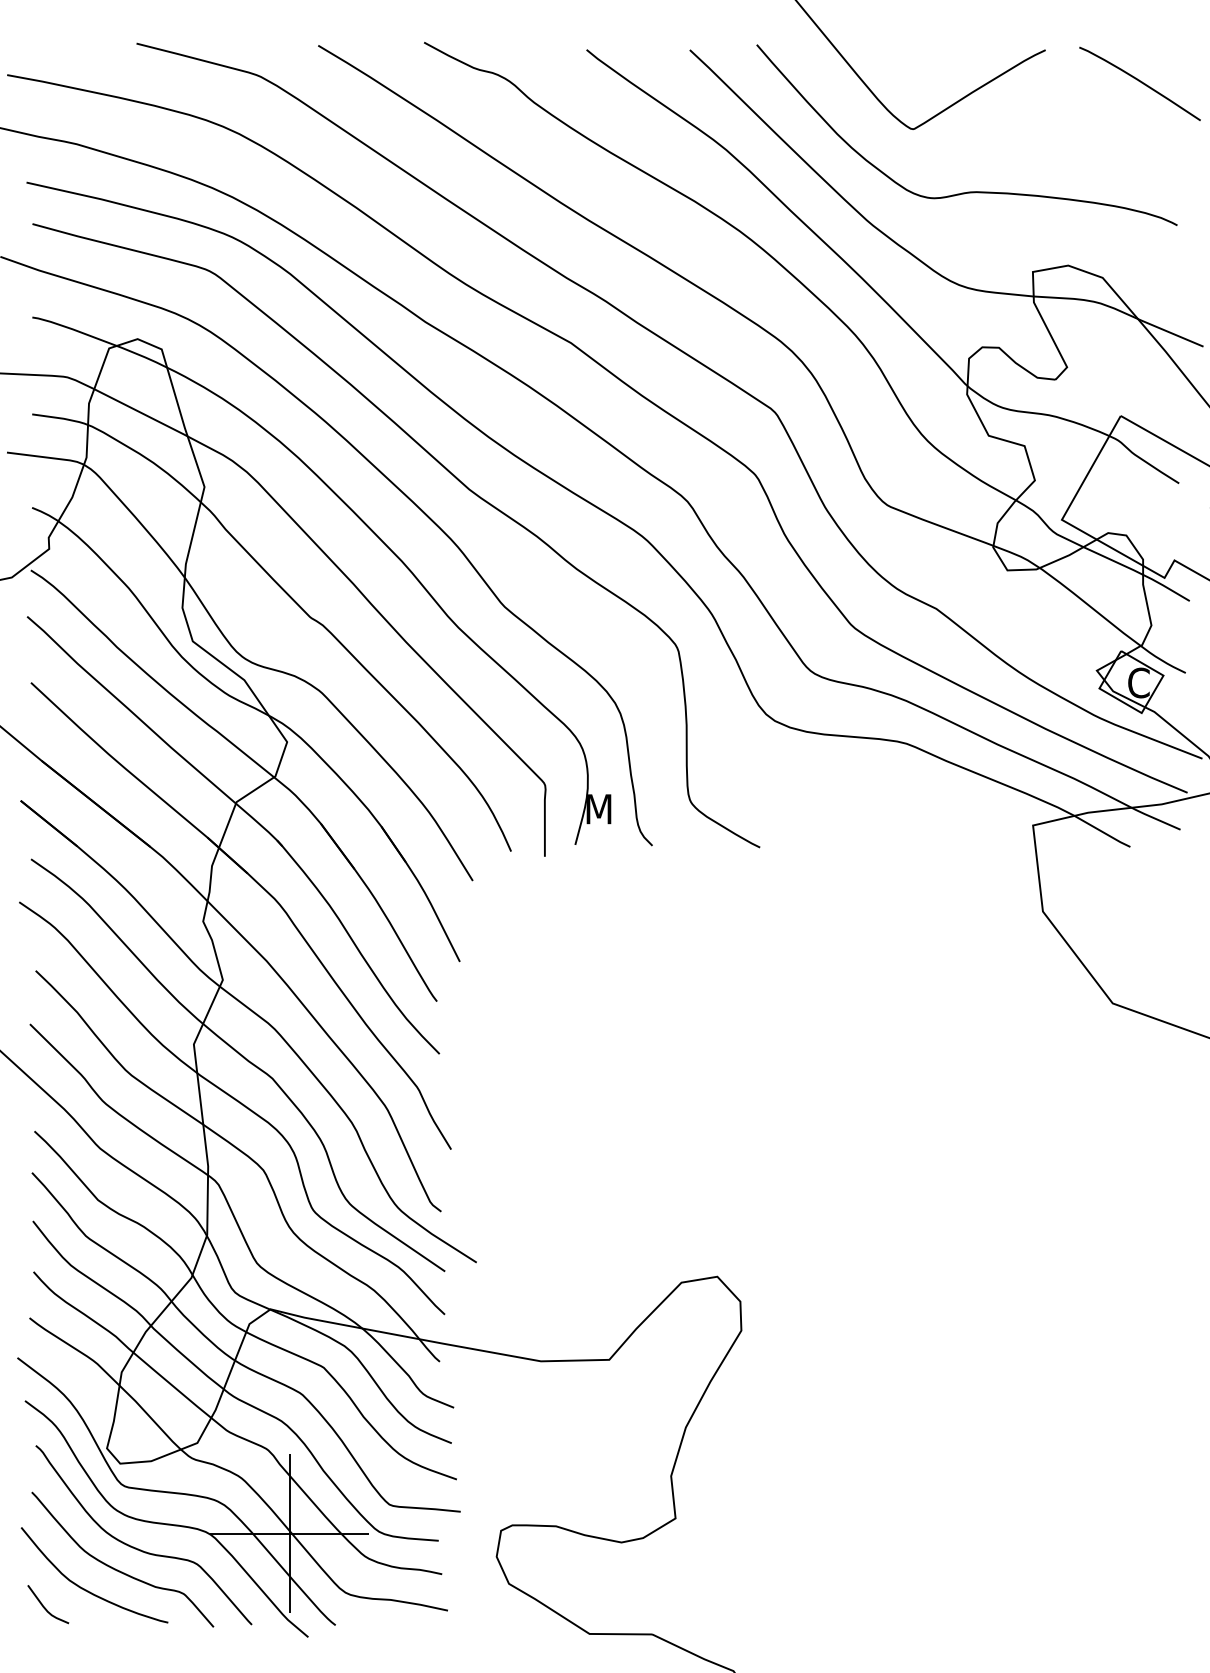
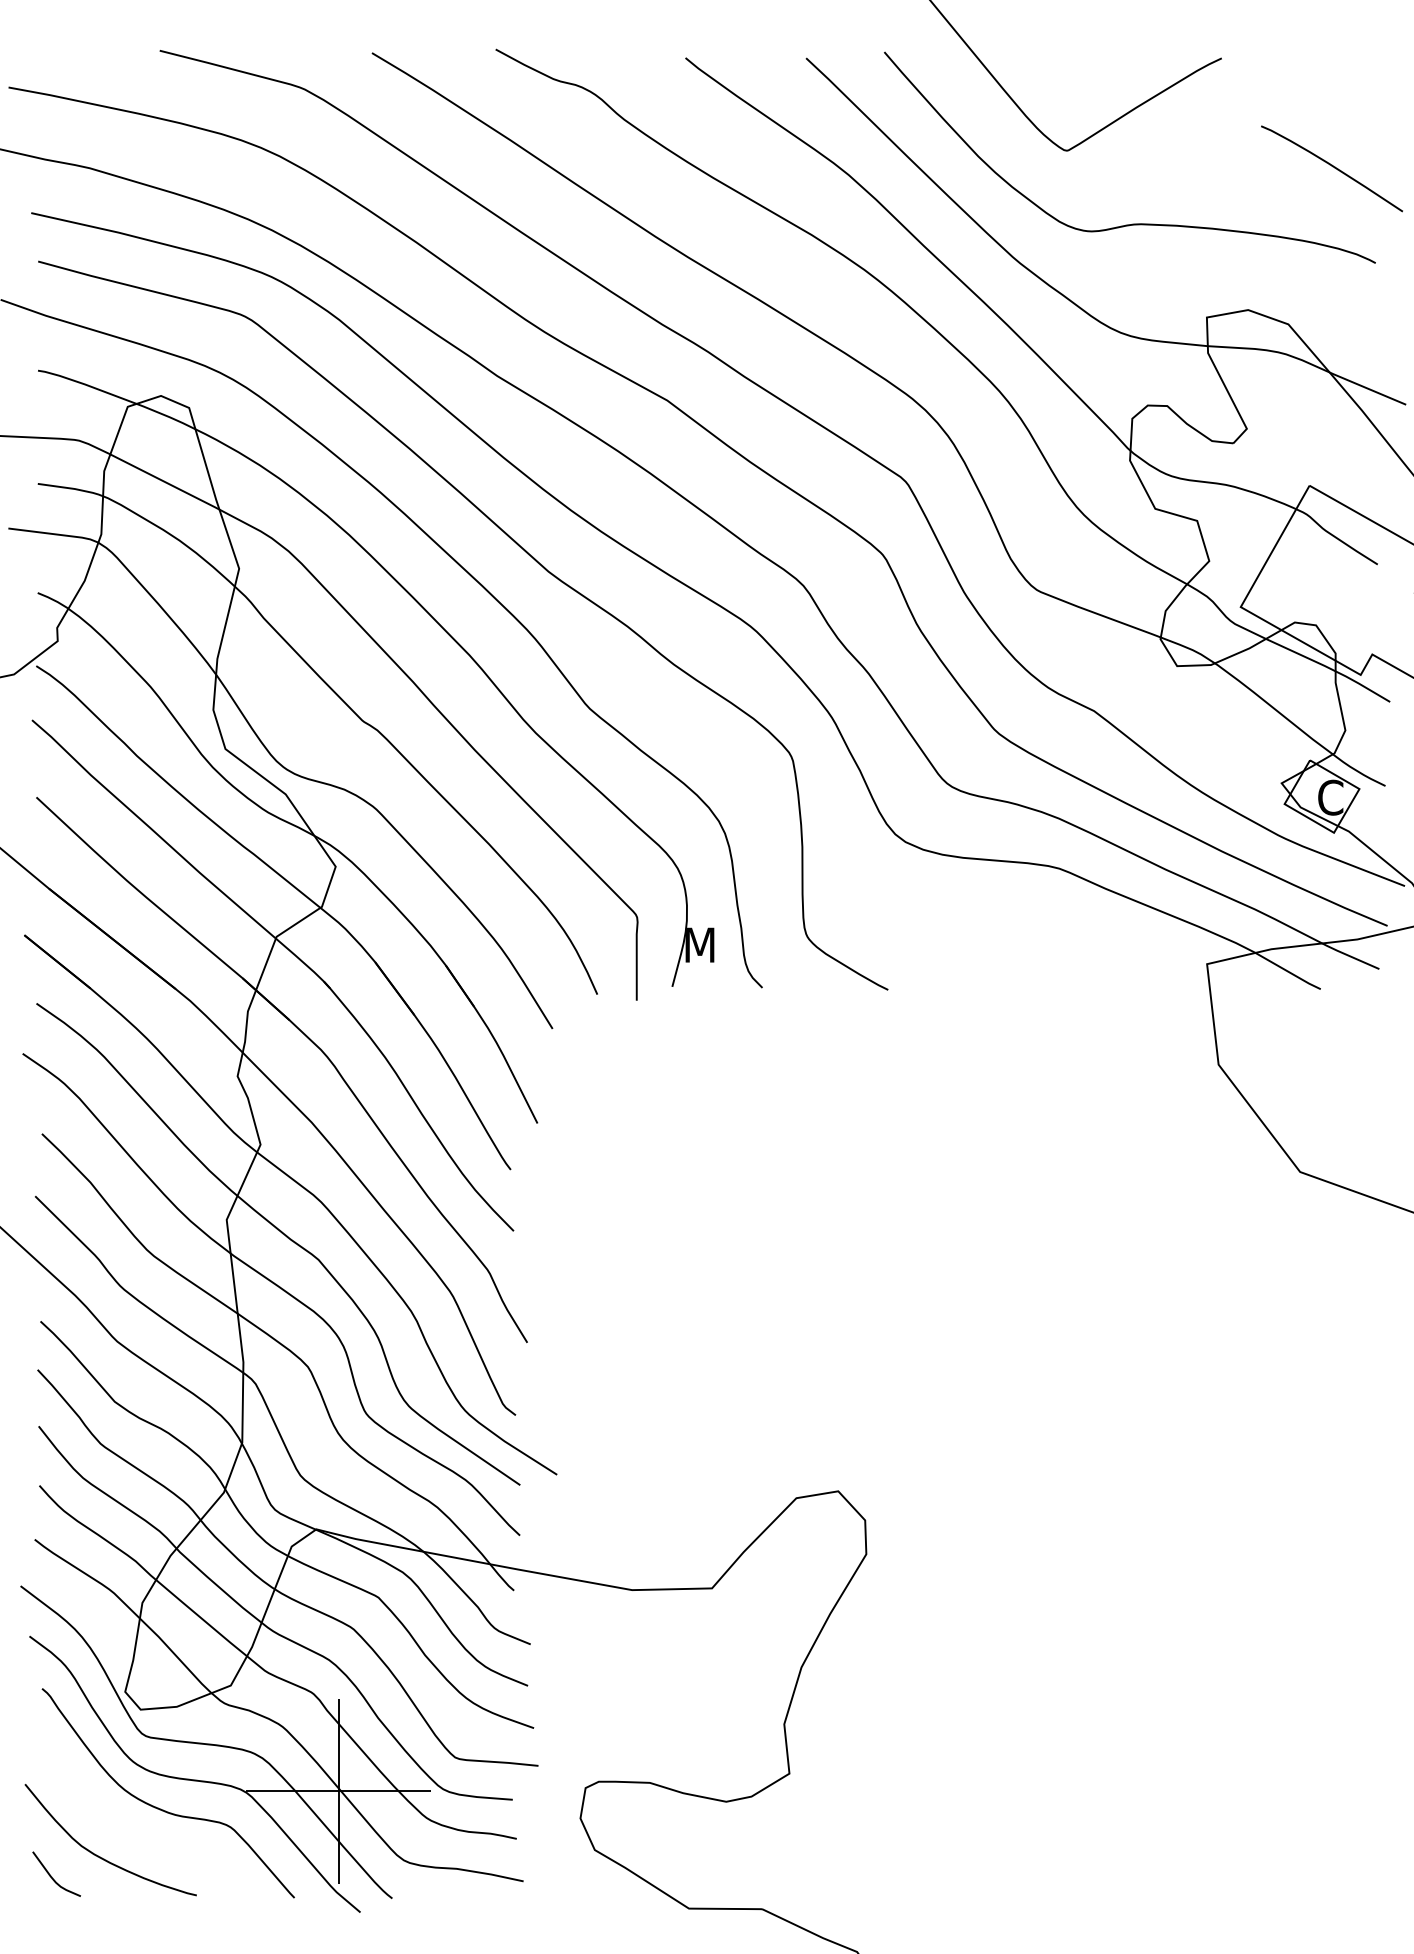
curve: (1140, 82) -> (1332, 167), moved
curve: (117, 1569) -> (137, 1833), removed

